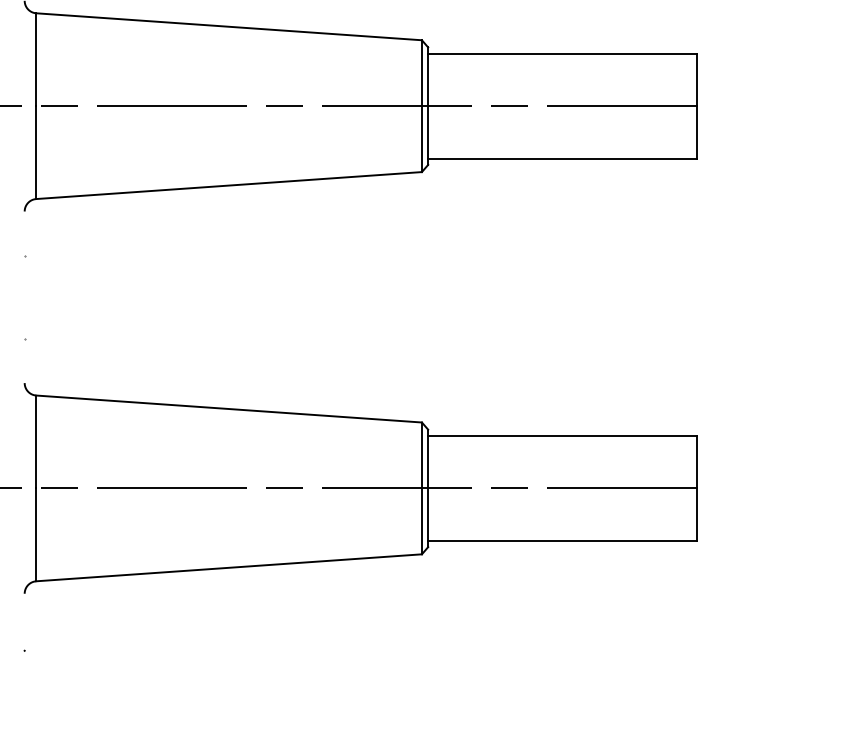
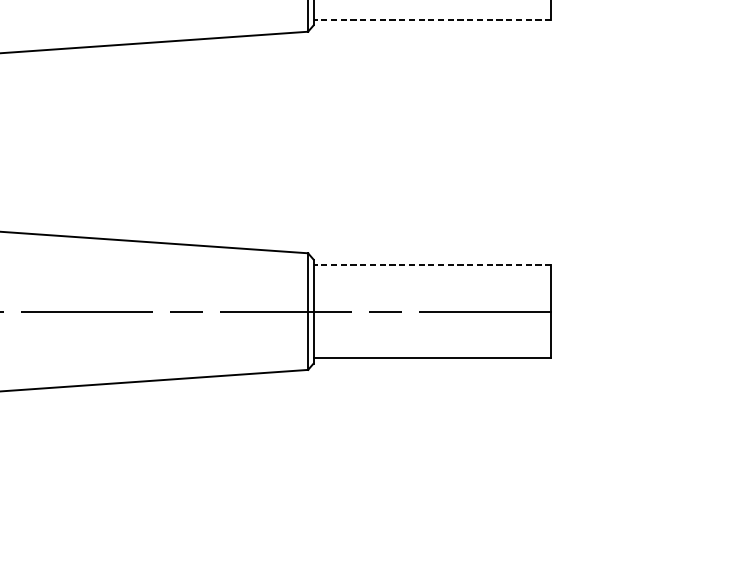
line: (561, 158) -> (431, 19), solid -> dashed
line: (561, 435) -> (431, 264), solid -> dashed

